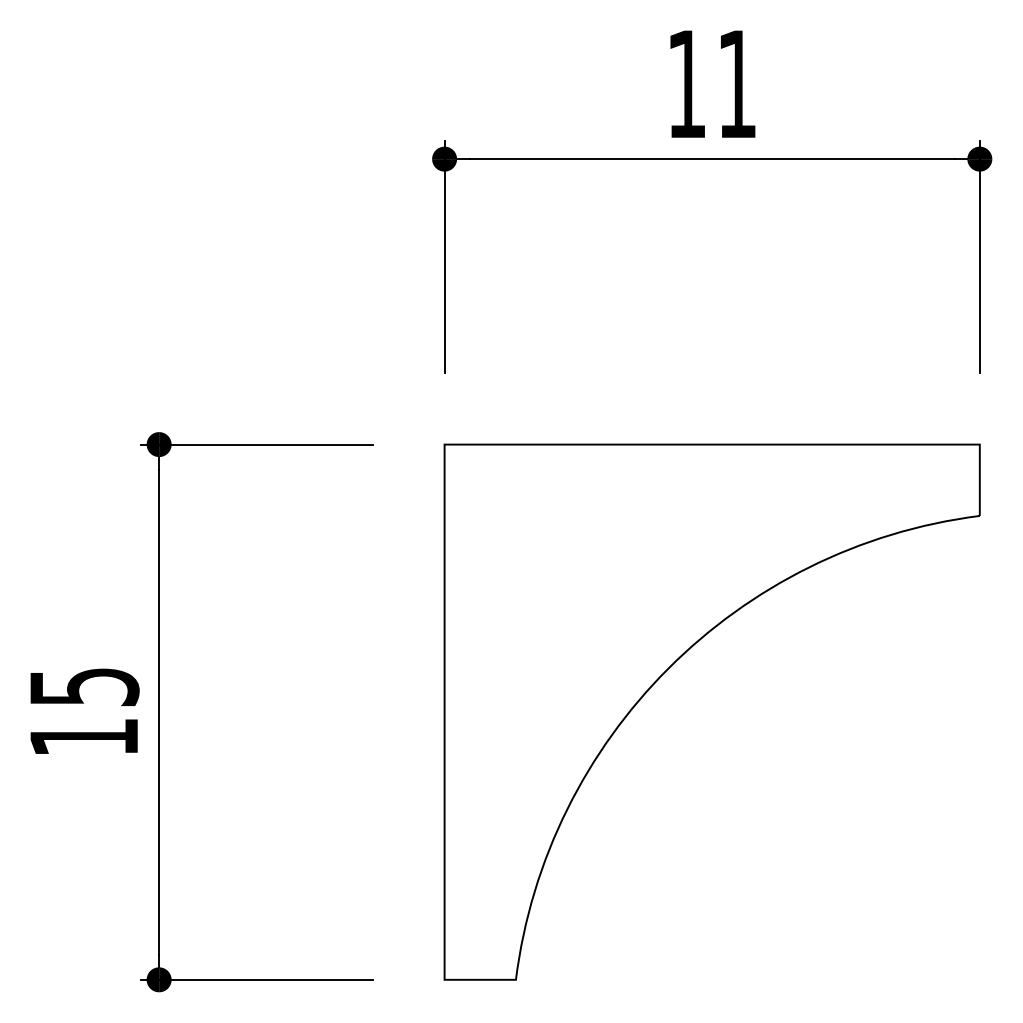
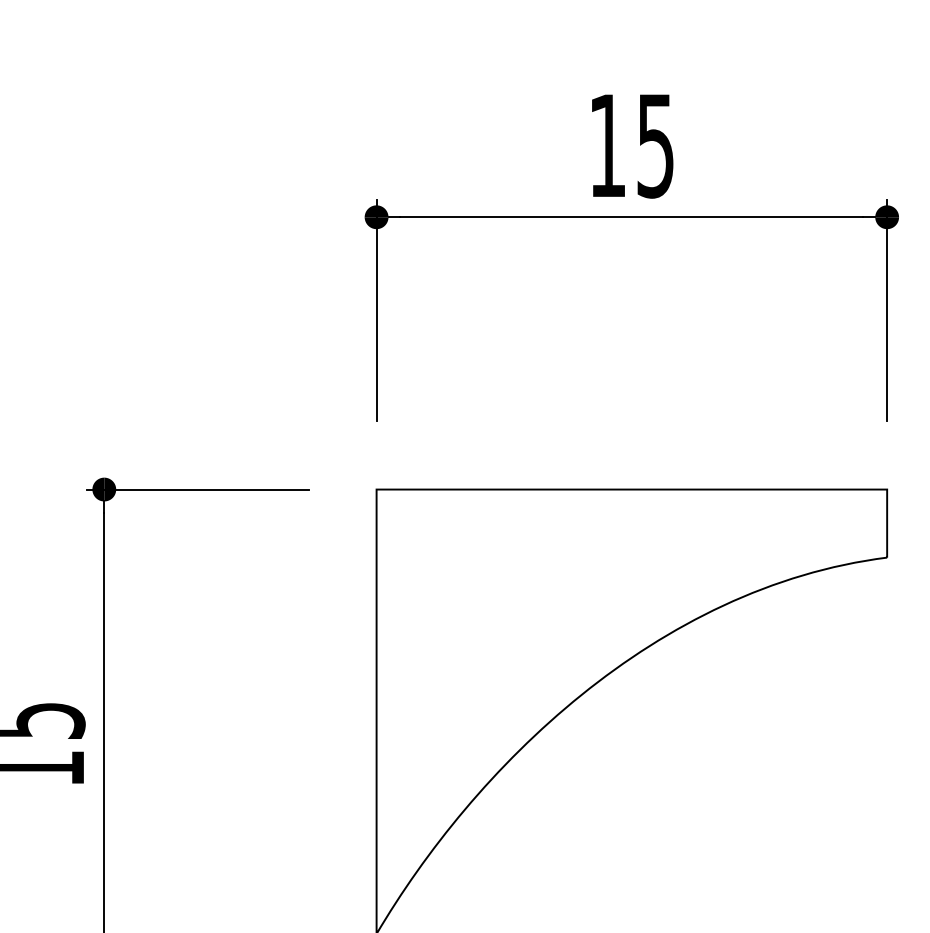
text: (736, 84) -> (655, 146), 11 -> 15

